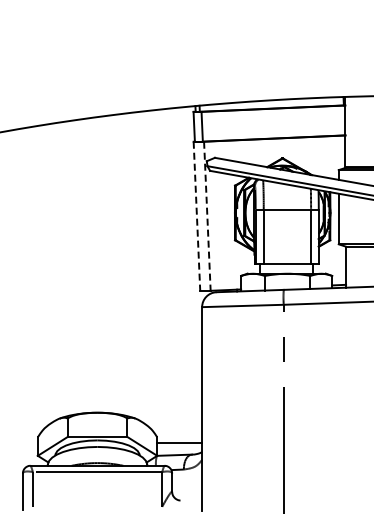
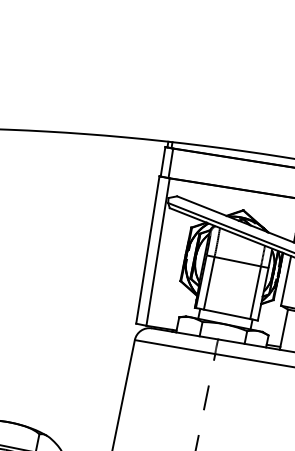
line: (196, 216) -> (147, 250), dashed -> solid
line: (207, 216) -> (158, 252), dashed -> solid

